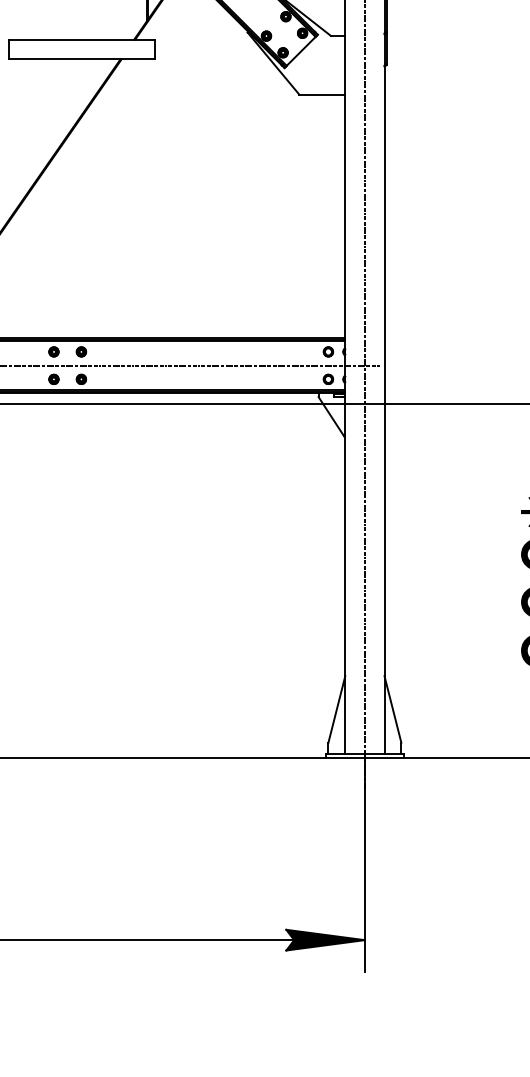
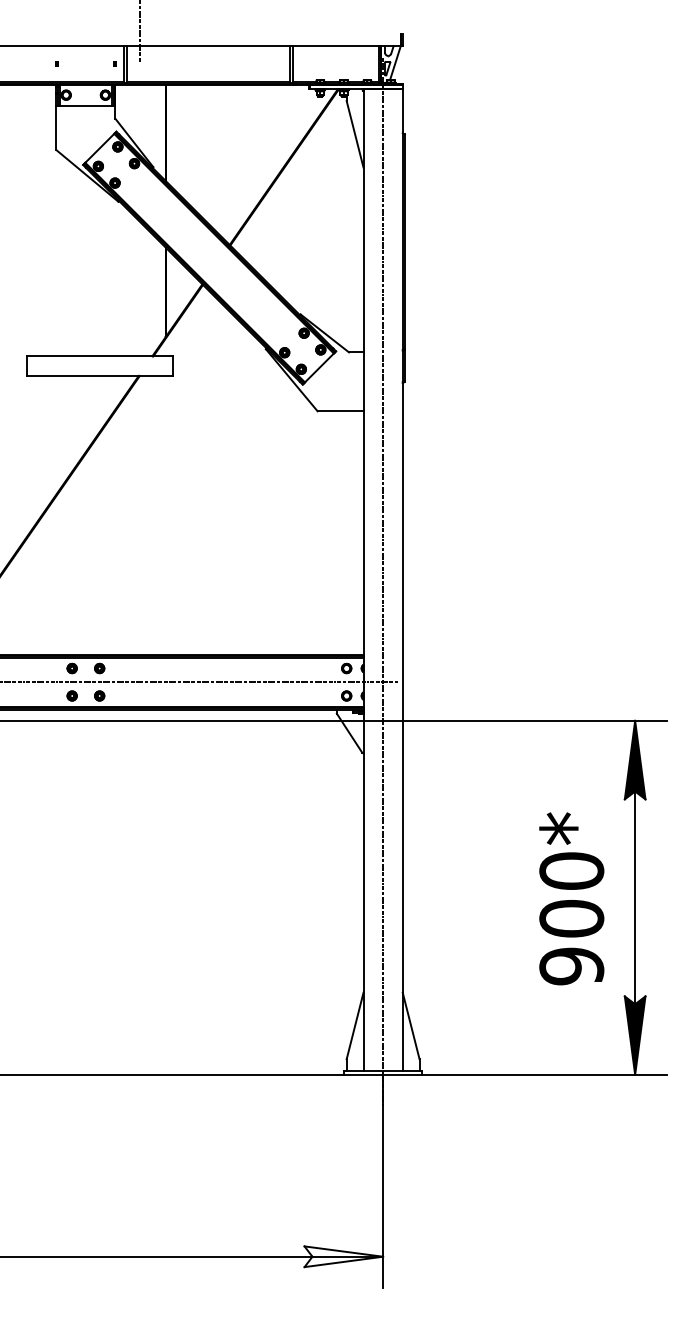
fill: (325, 939) -> (343, 1256), removed

